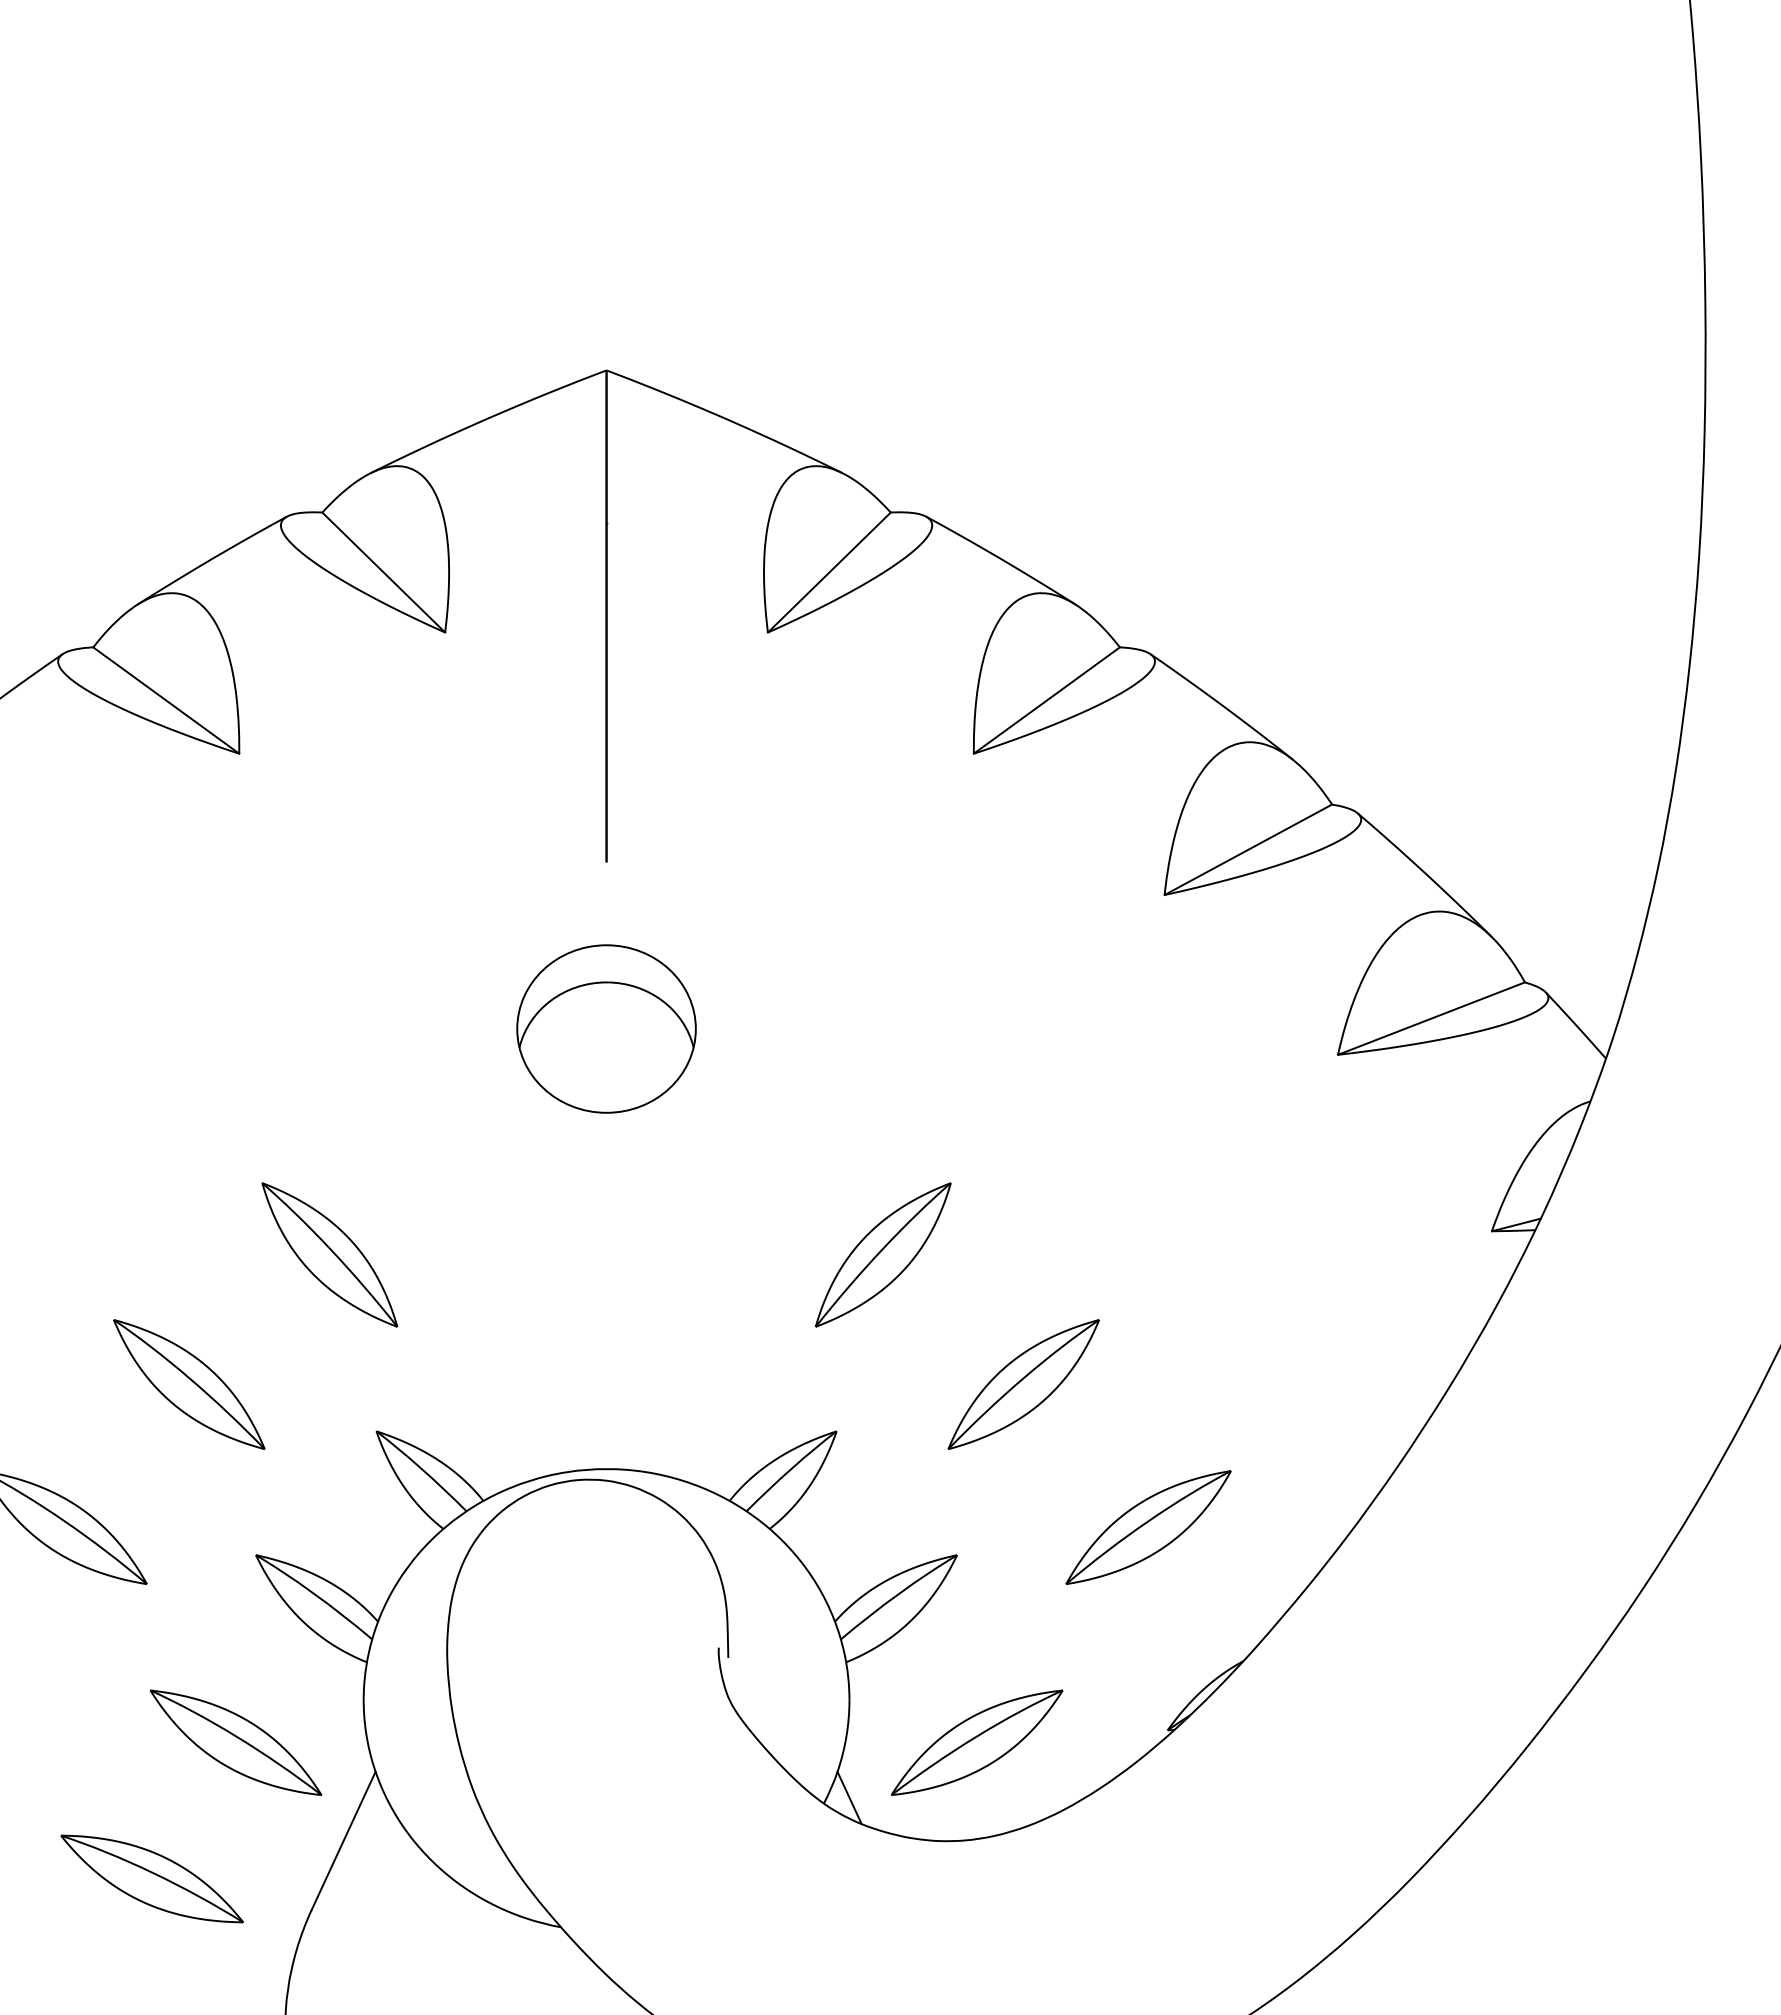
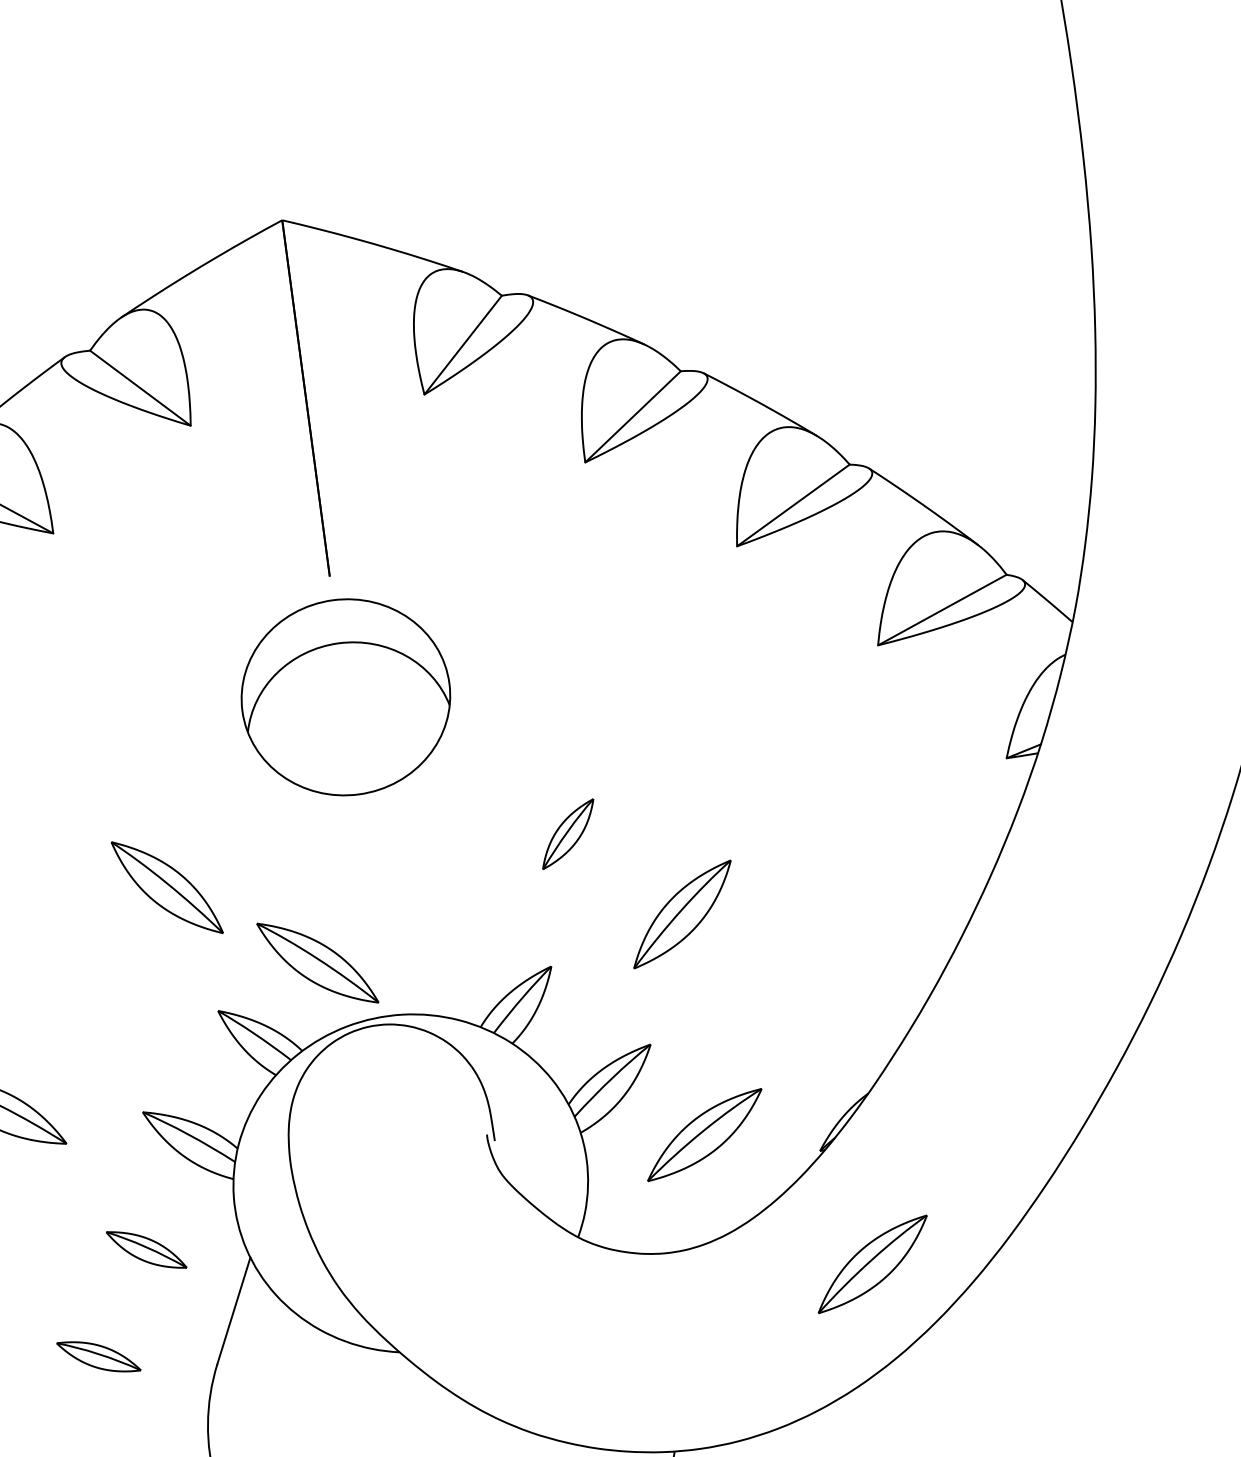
part: (606, 1028) -> (345, 696), size x1.6
part: (883, 1254) -> (568, 833), size x0.6
part: (189, 1384) -> (317, 963), moved
part: (1148, 1527) -> (872, 1264), moved
part: (236, 1742) -> (146, 1249), size x0.6
part: (976, 1742) -> (704, 1134), moved
line: (849, 1797) -> (596, 1230), removed
part: (151, 1878) -> (98, 1356), size x0.6

